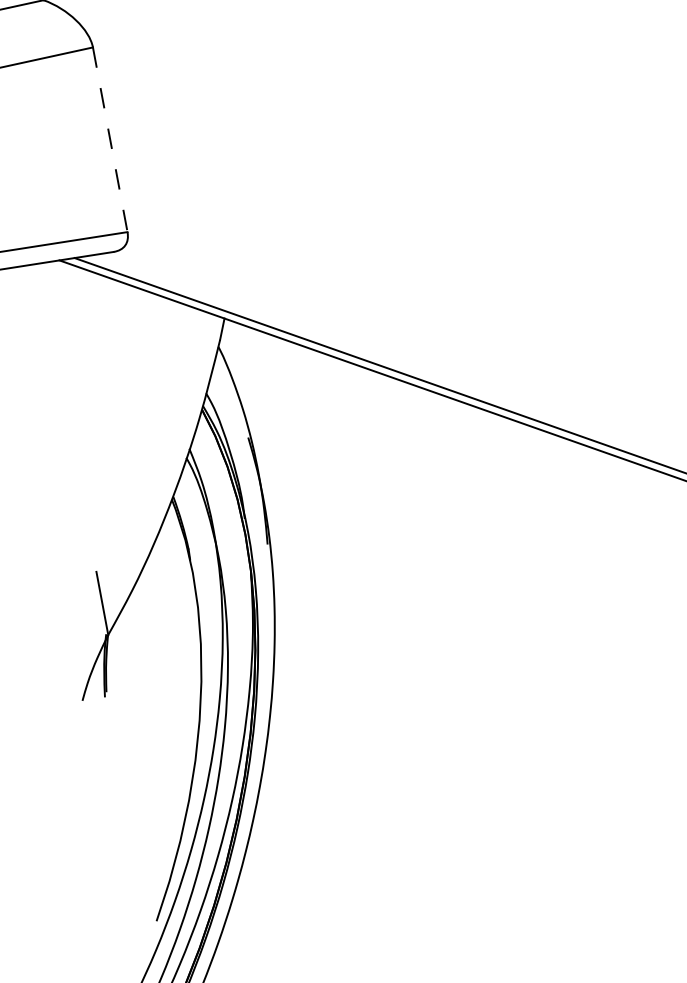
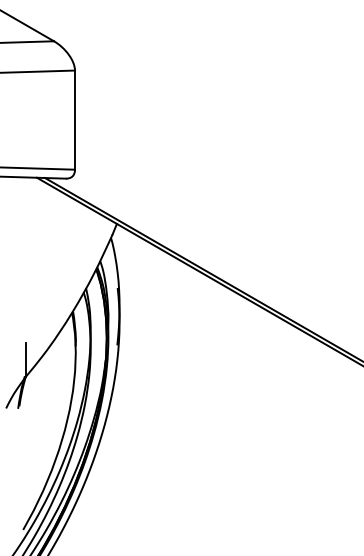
line: (111, 140) -> (75, 120), dashed -> solid

